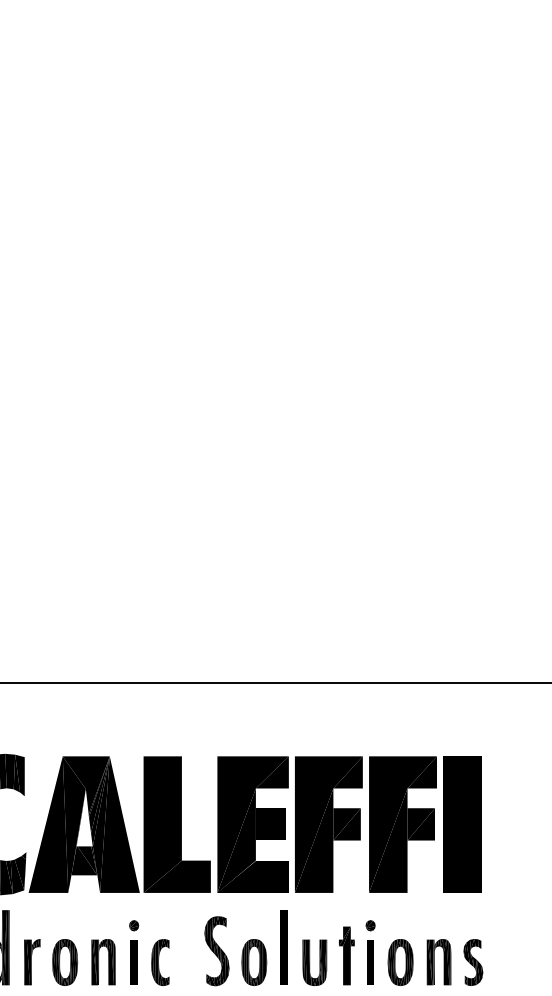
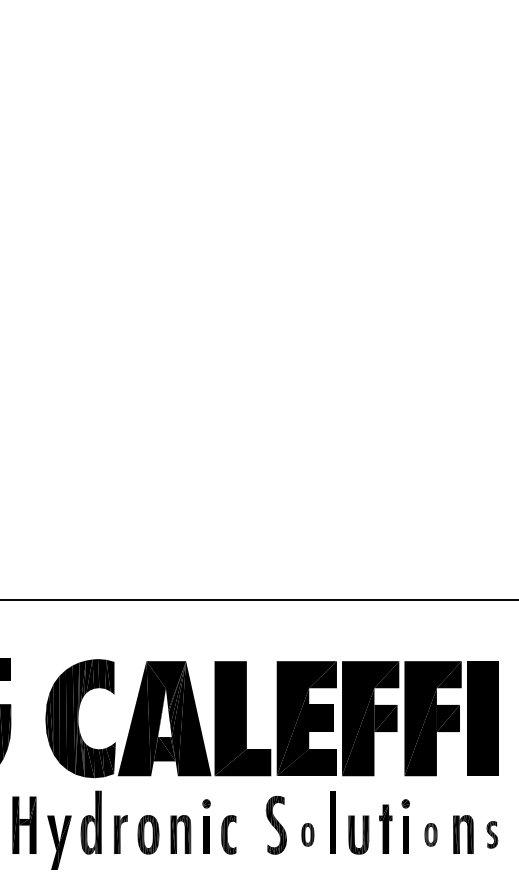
part: (253, 962) -> (307, 834), size x0.6
part: (399, 962) -> (430, 834), size x0.6
part: (473, 962) -> (492, 834), size x0.7

